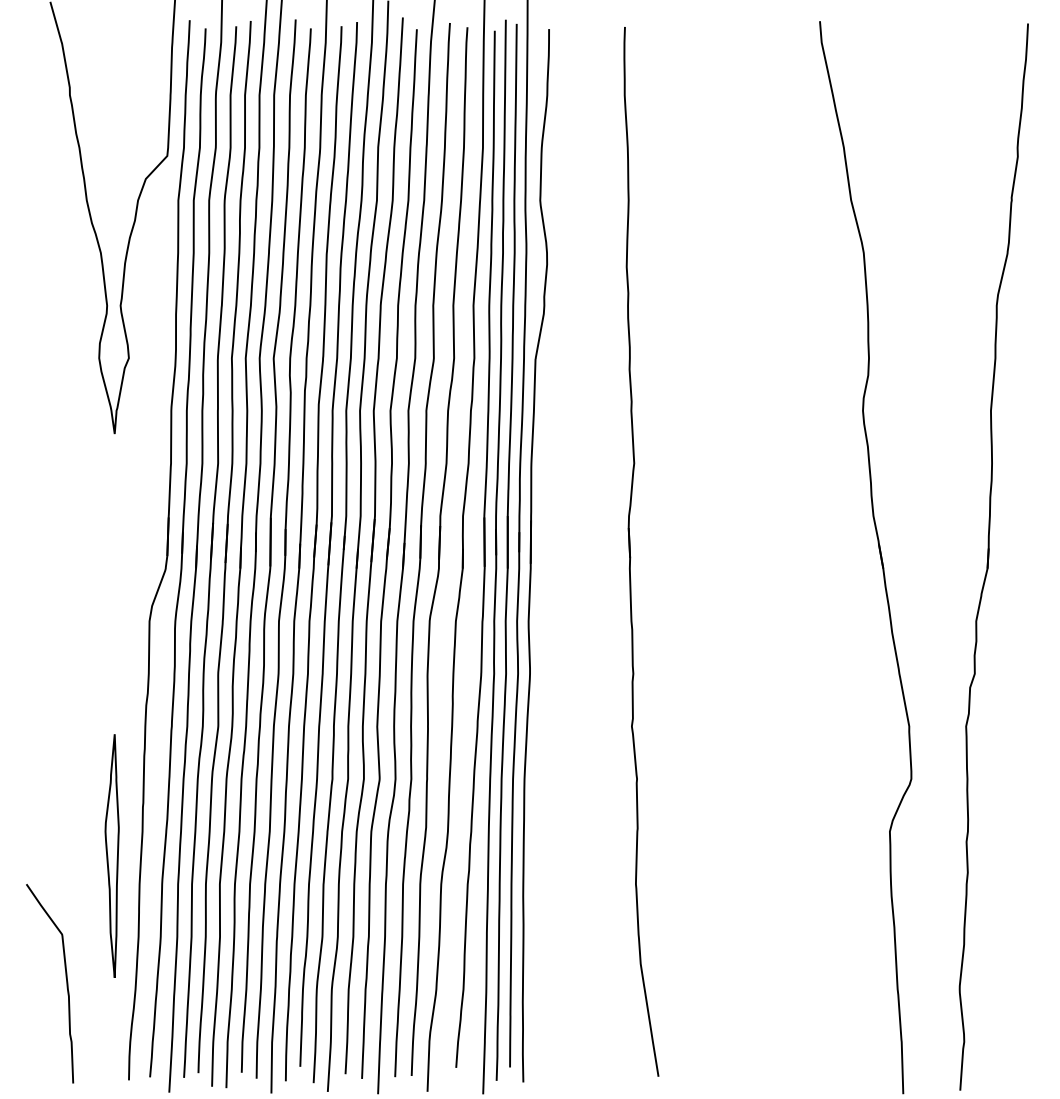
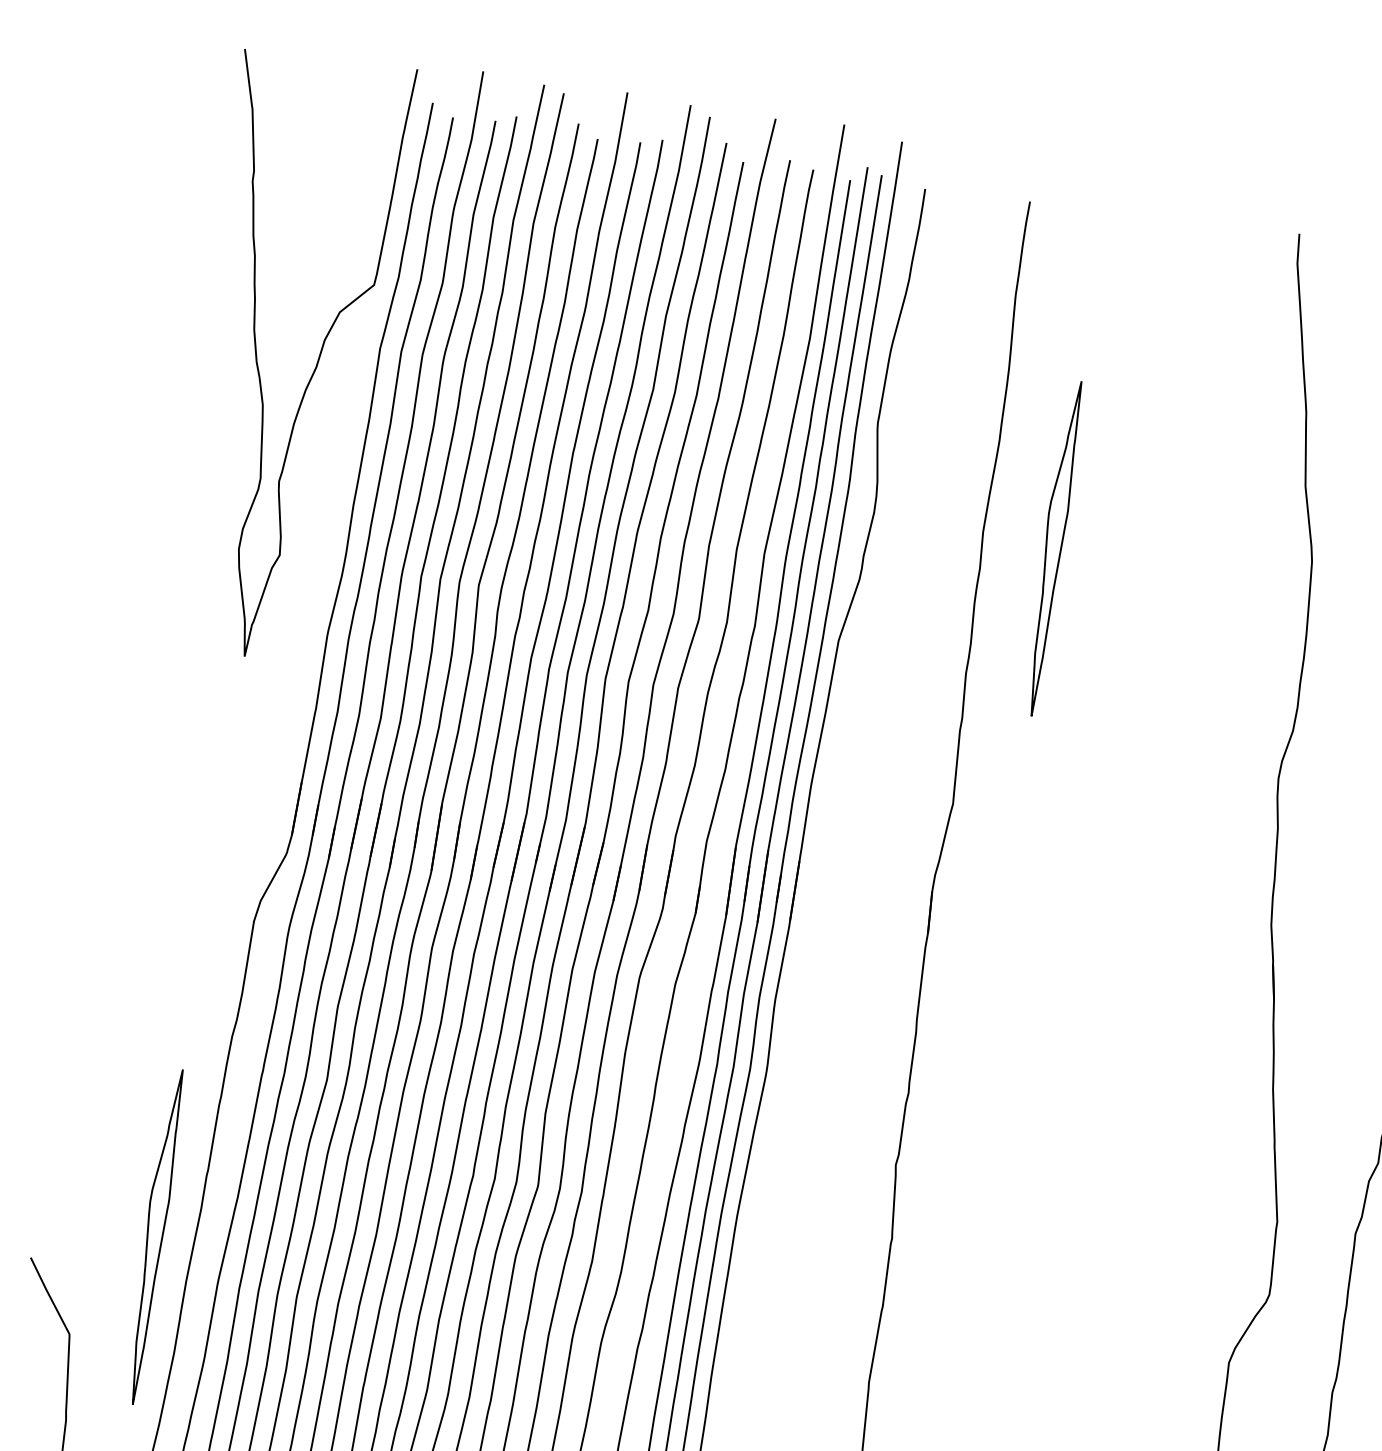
part: (677, 270) -> (1052, 547), added

